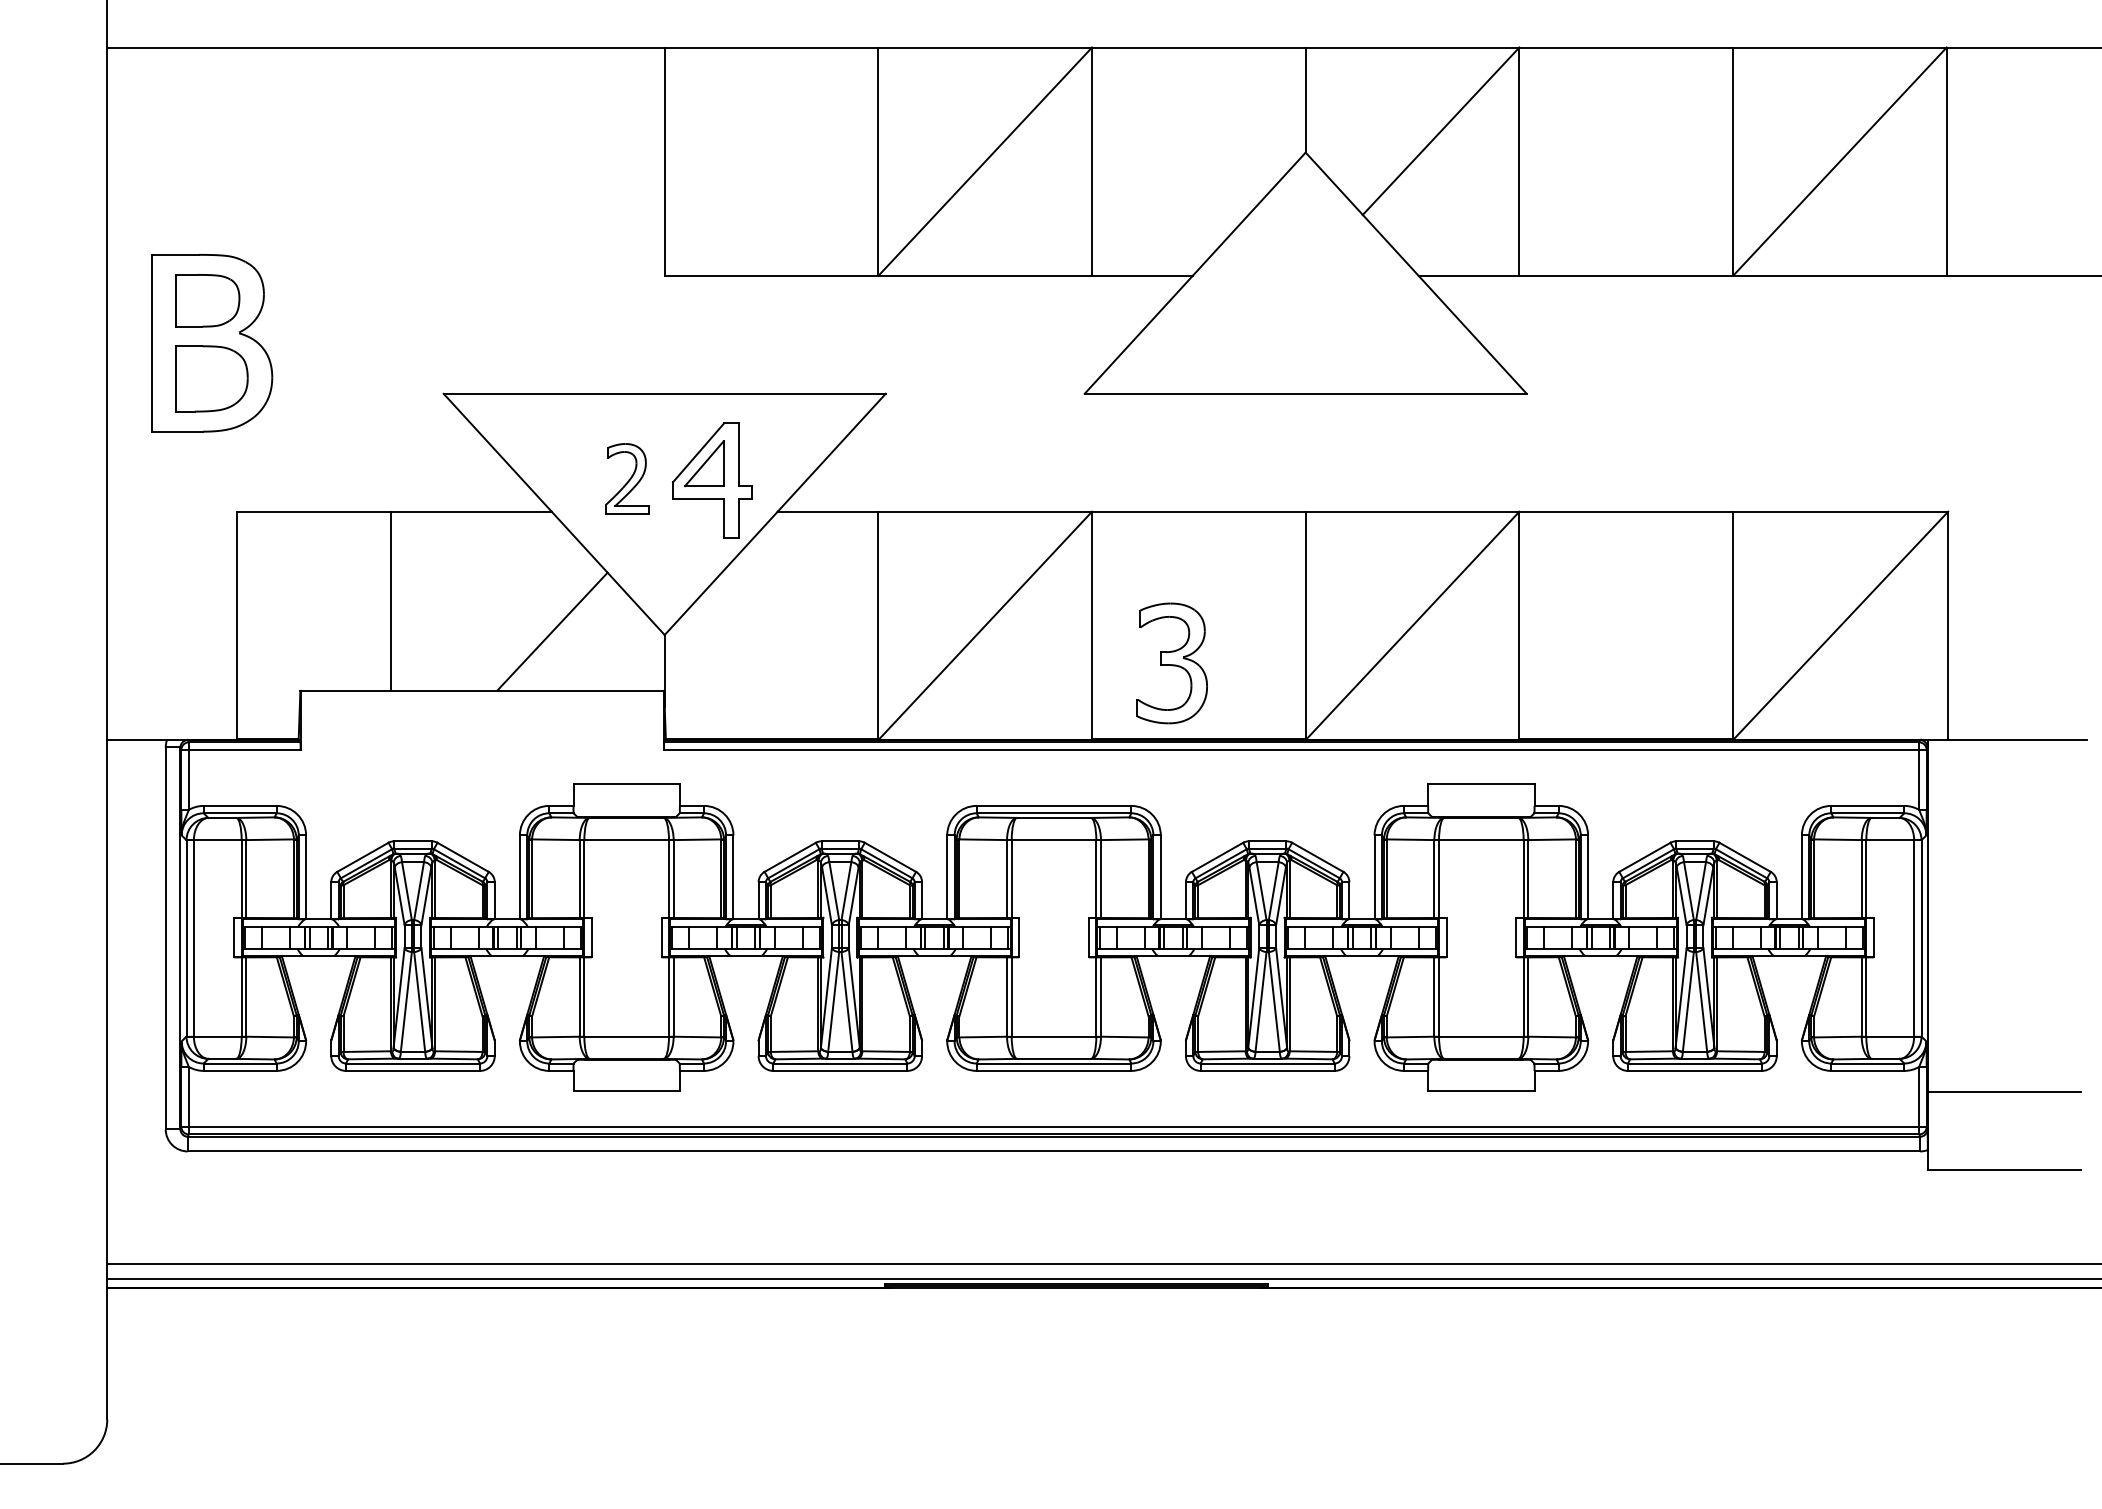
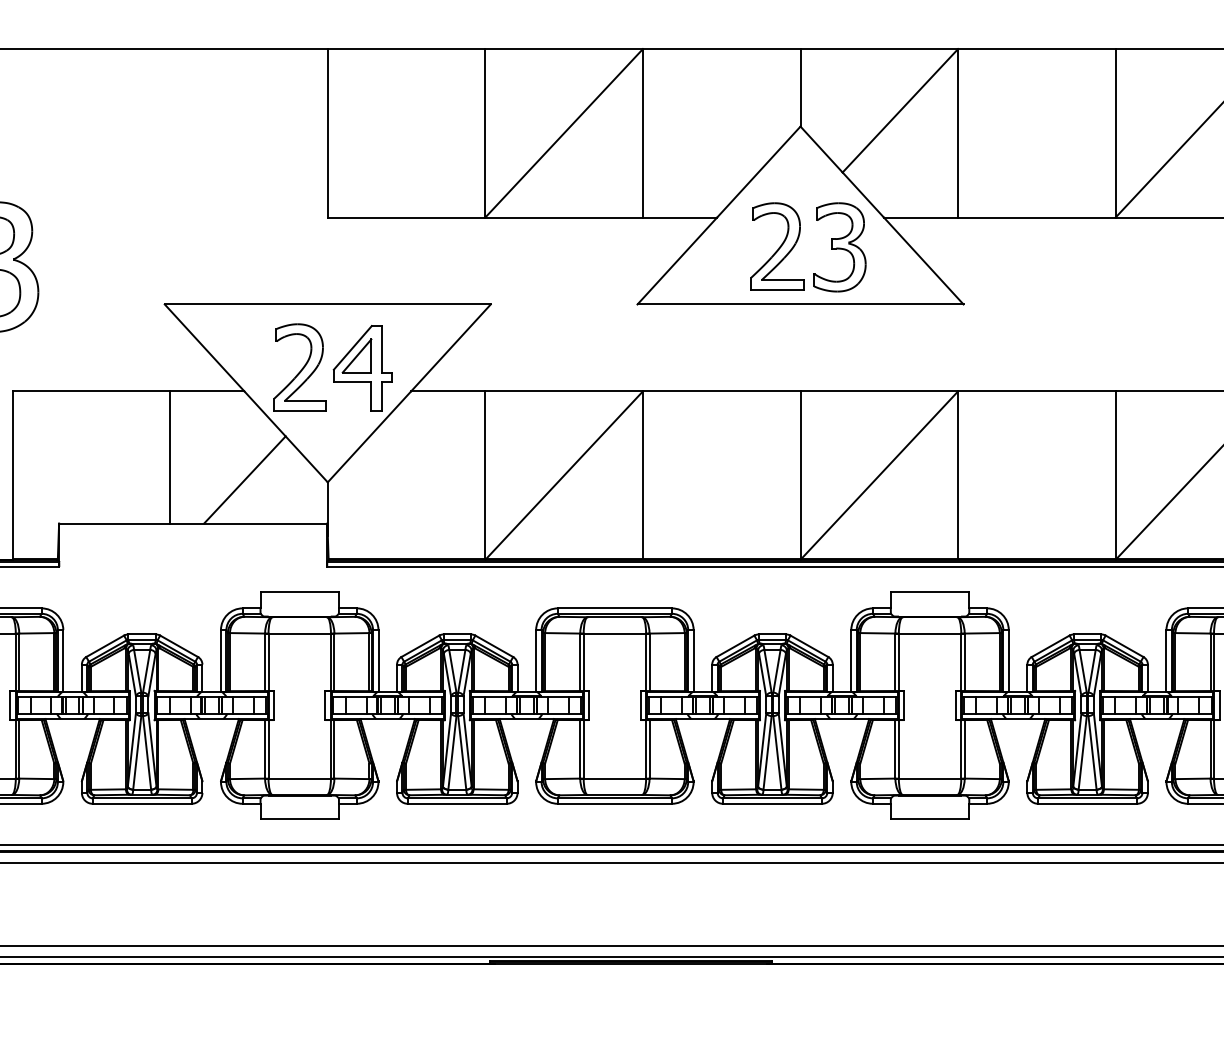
part: (1274, 314) -> (777, 245), added
part: (627, 478) -> (300, 366), size x1.67
line: (391, 600) -> (170, 456), moved
part: (1171, 663) -> (839, 247), moved

